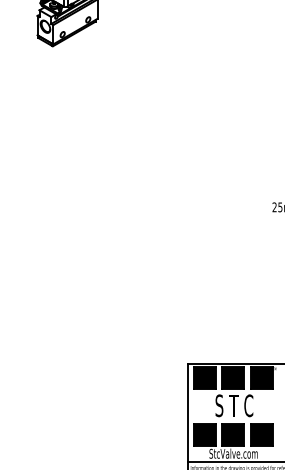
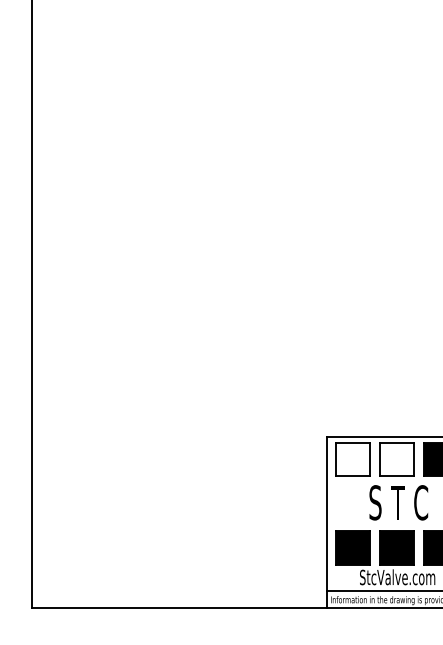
fill: (204, 377) -> (352, 458), removed
fill: (233, 377) -> (397, 458), removed

